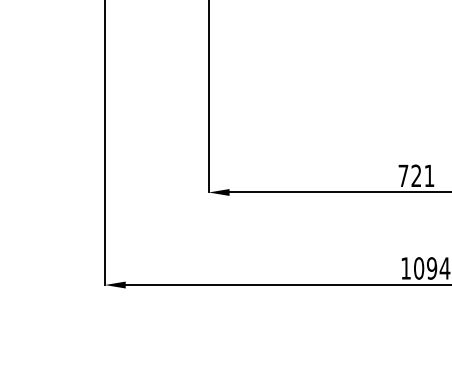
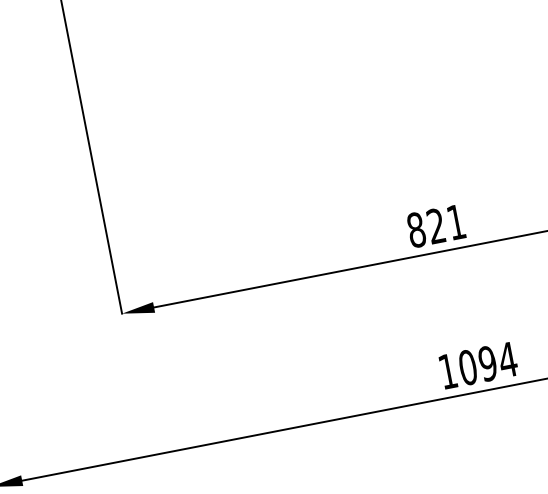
text: (403, 175) -> (416, 229), 721 -> 821

